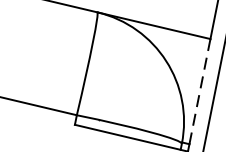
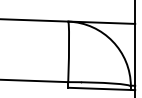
line: (200, 91) -> (135, 54), dashed -> solid

